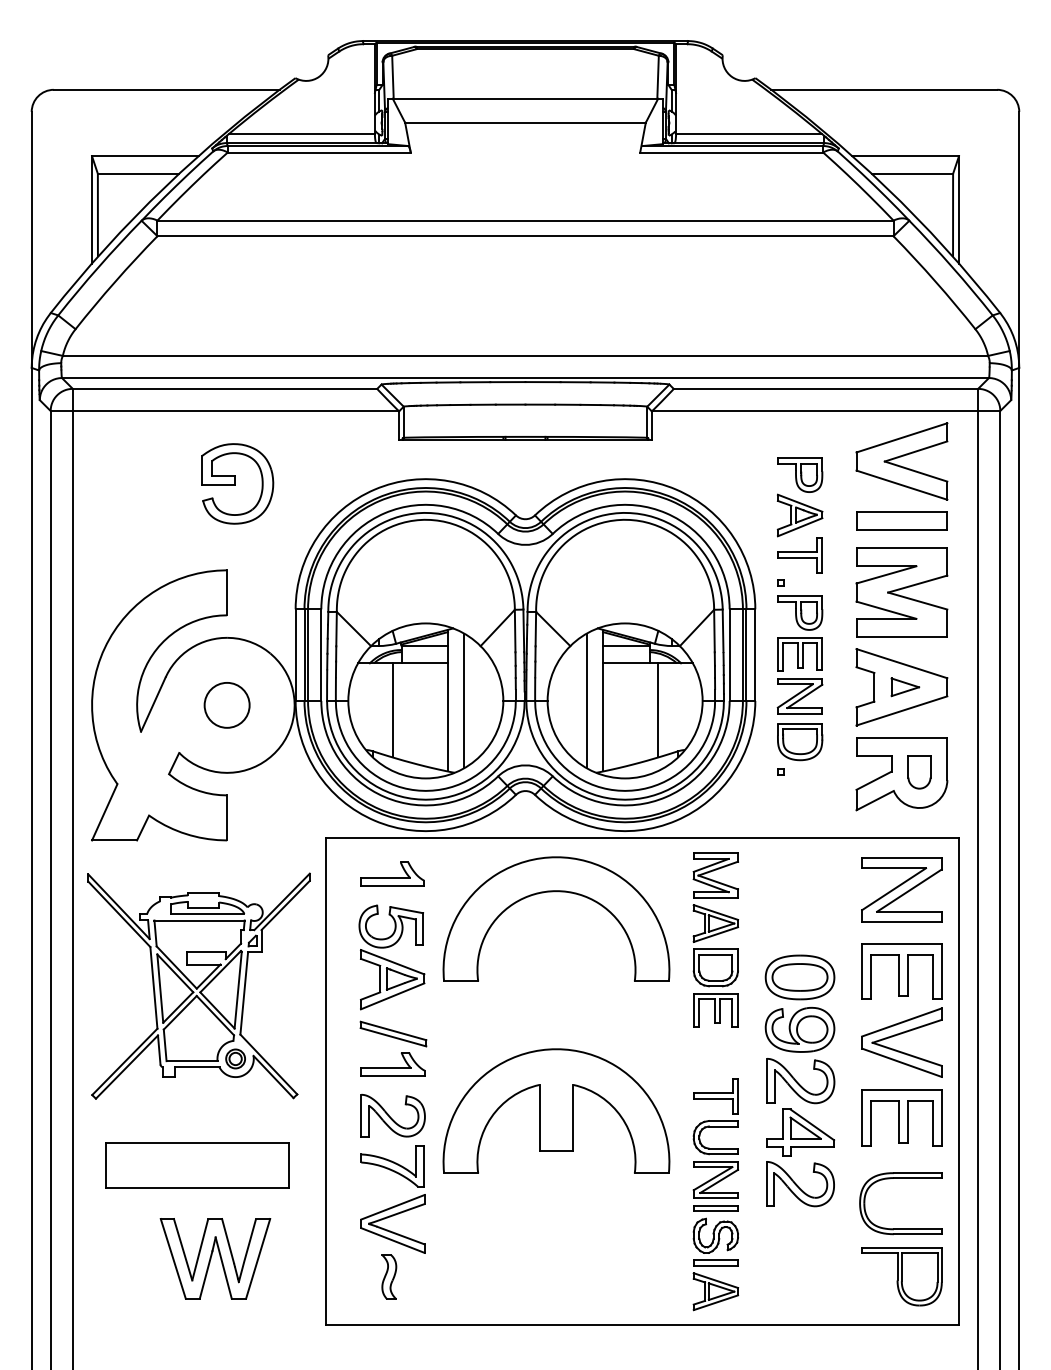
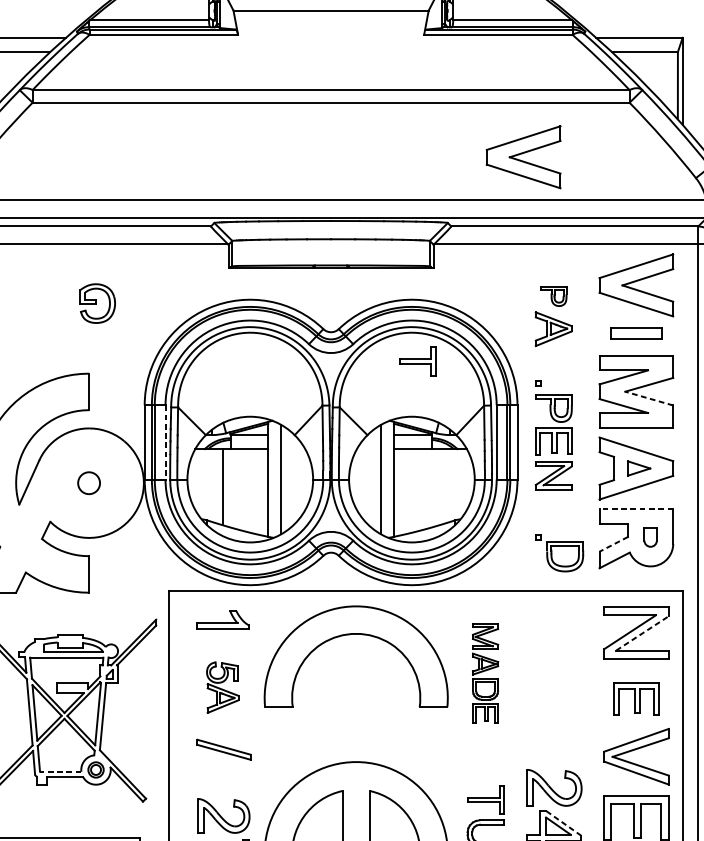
part: (762, 303) -> (523, 157), added
part: (800, 474) -> (554, 295), size x0.7
part: (237, 483) -> (97, 303), size x0.6
part: (901, 520) -> (636, 333), size x0.7
part: (799, 555) -> (417, 361), moved
line: (917, 601) -> (649, 398), solid -> dashed
line: (321, 655) -> (165, 442), solid -> dashed
circle: (226, 705) -> (88, 483), size x0.6
line: (658, 710) -> (438, 487), removed
line: (901, 737) -> (636, 509), solid -> dashed
part: (800, 742) -> (565, 557), moved
part: (919, 772) -> (650, 537), size x0.7
line: (874, 780) -> (614, 544), solid -> dashed
line: (909, 890) -> (642, 633), solid -> dashed
part: (715, 939) -> (485, 673), size x0.7
part: (391, 957) -> (222, 687), size x0.6
part: (901, 971) -> (636, 699), size x0.7
part: (799, 1003) -> (553, 724), removed
line: (191, 1061) -> (60, 772), solid -> dashed
part: (392, 1064) -> (223, 774), removed
line: (812, 1124) -> (563, 823), solid -> dashed

